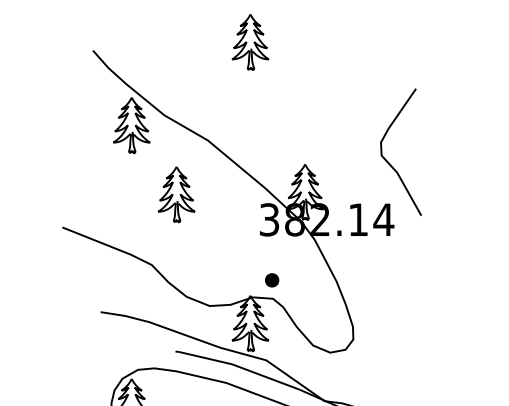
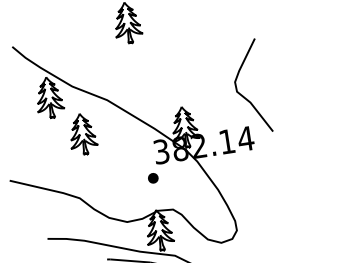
part: (176, 194) -> (82, 134), moved
part: (272, 280) -> (153, 178), moved

